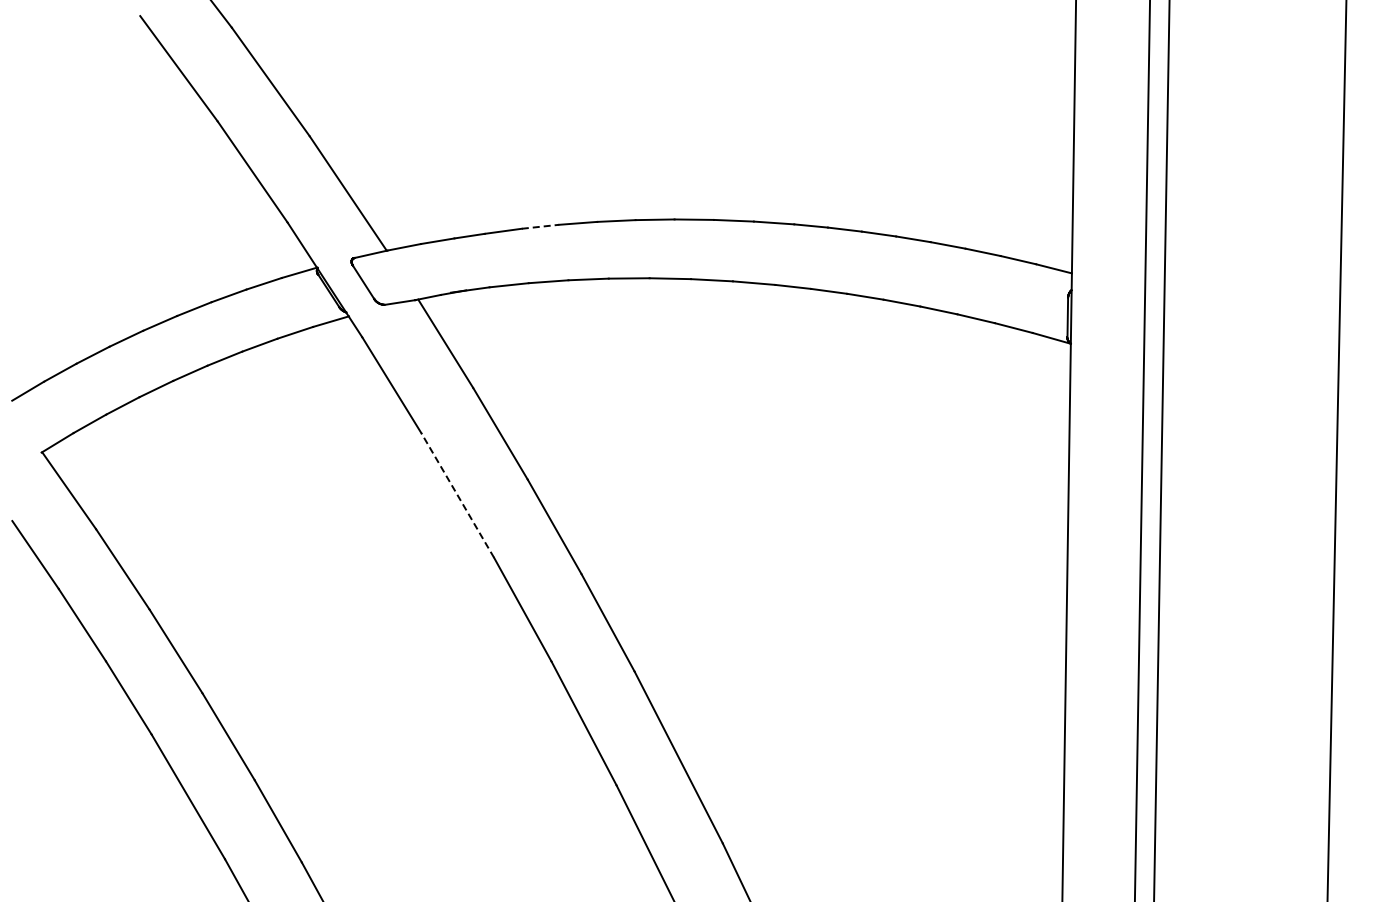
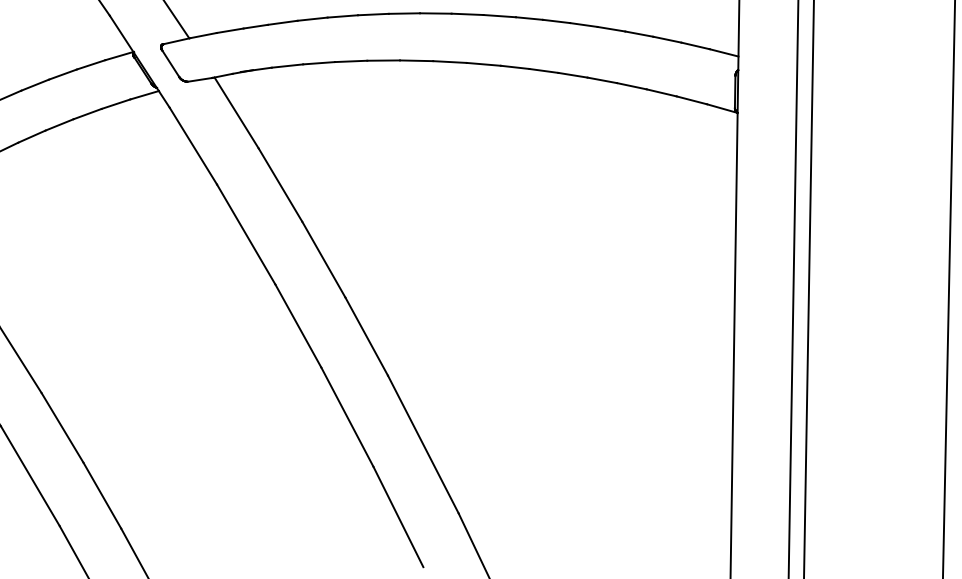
line: (540, 226) -> (312, 18), dashed -> solid
line: (457, 495) -> (246, 234), dashed -> solid

